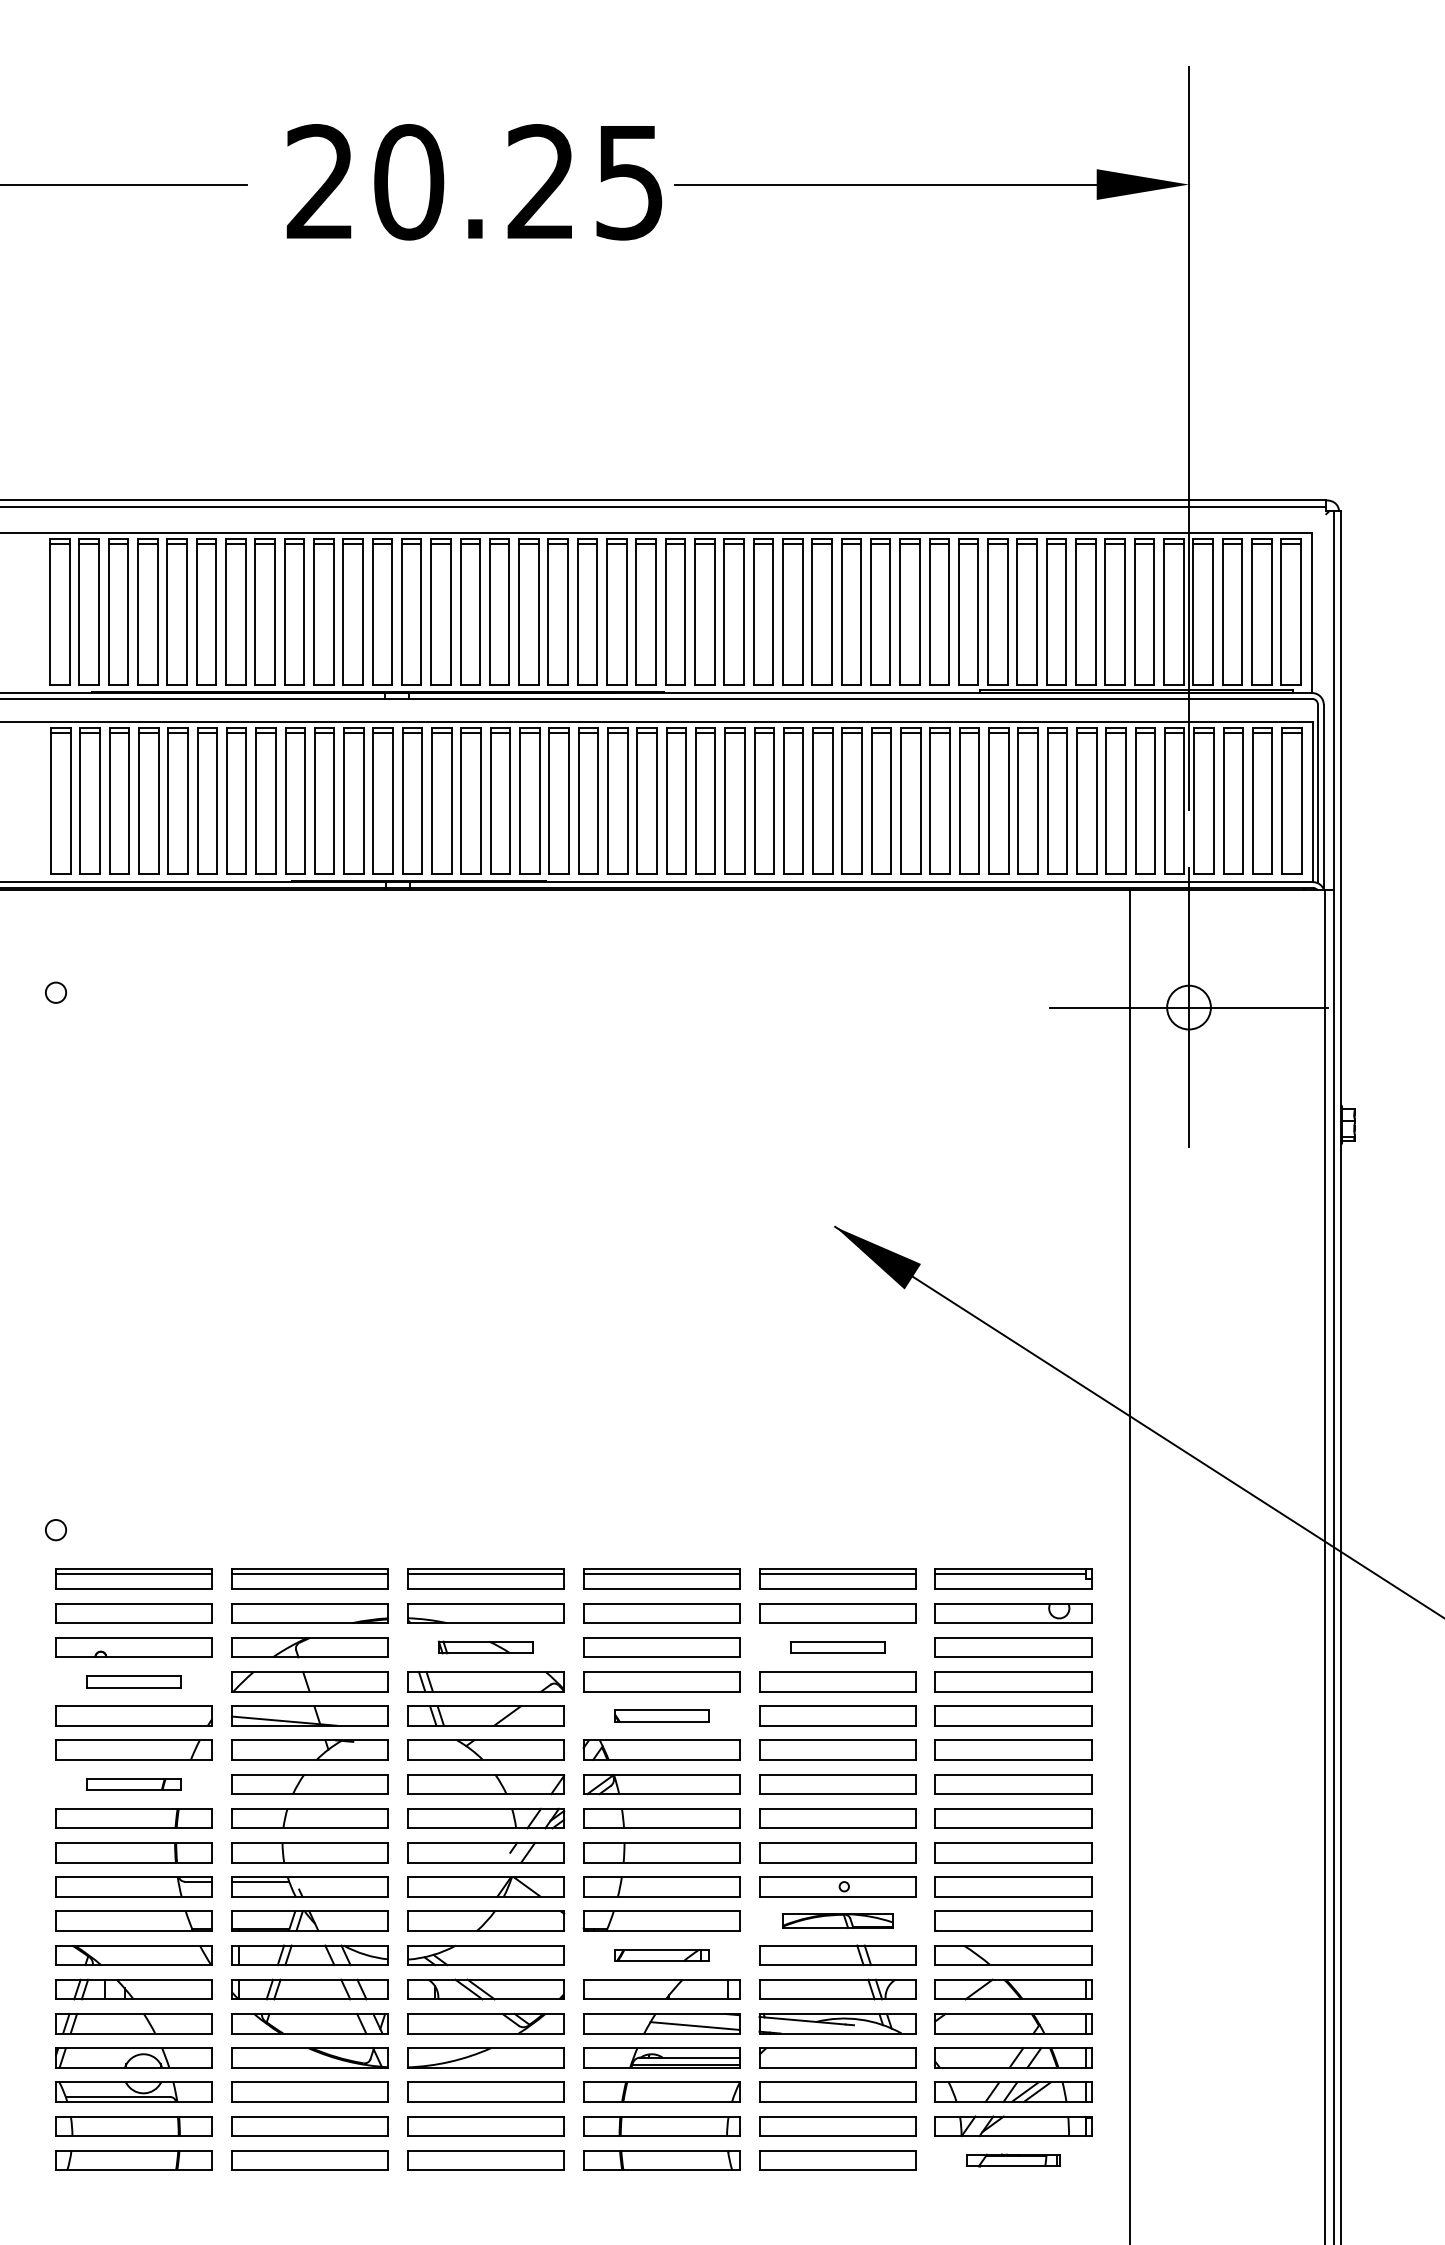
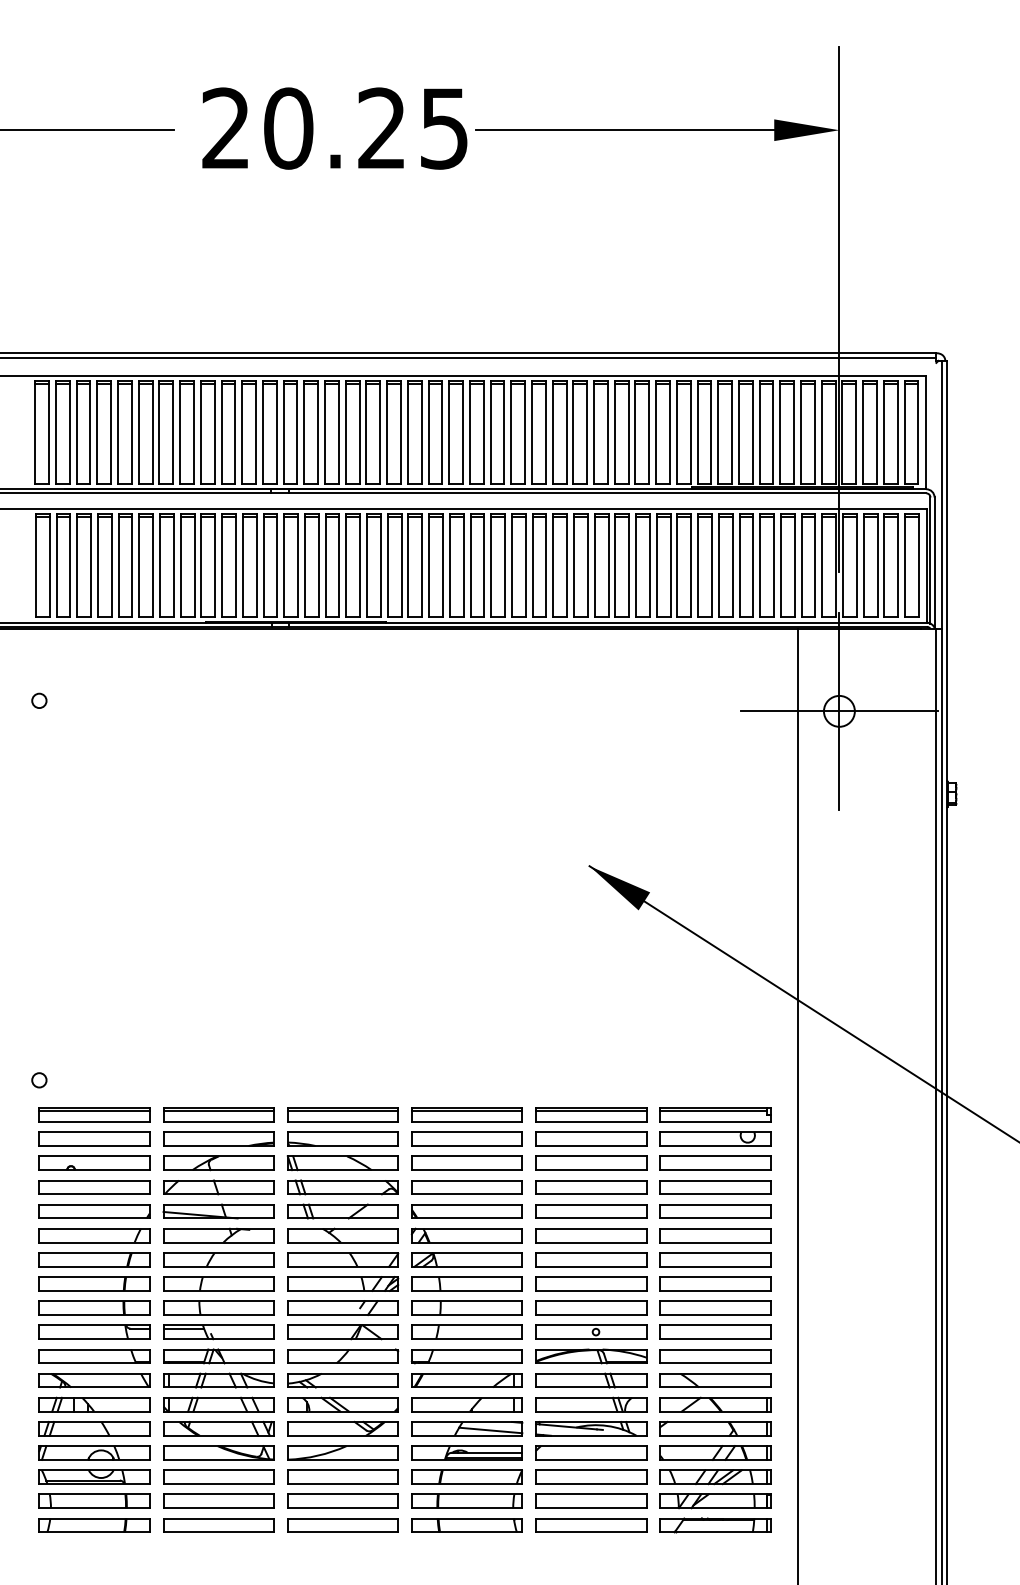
part: (485, 1647) -> (342, 1163), size x1.67
part: (837, 1647) -> (591, 1163), size x1.67
part: (133, 1681) -> (94, 1187), size x1.67
part: (661, 1715) -> (466, 1211), size x1.67
part: (133, 1784) -> (94, 1259), size x1.67
part: (837, 1920) -> (591, 1355), size x1.43
part: (661, 1955) -> (466, 1380), size x1.67
part: (1013, 2160) -> (715, 1525), size x1.67

